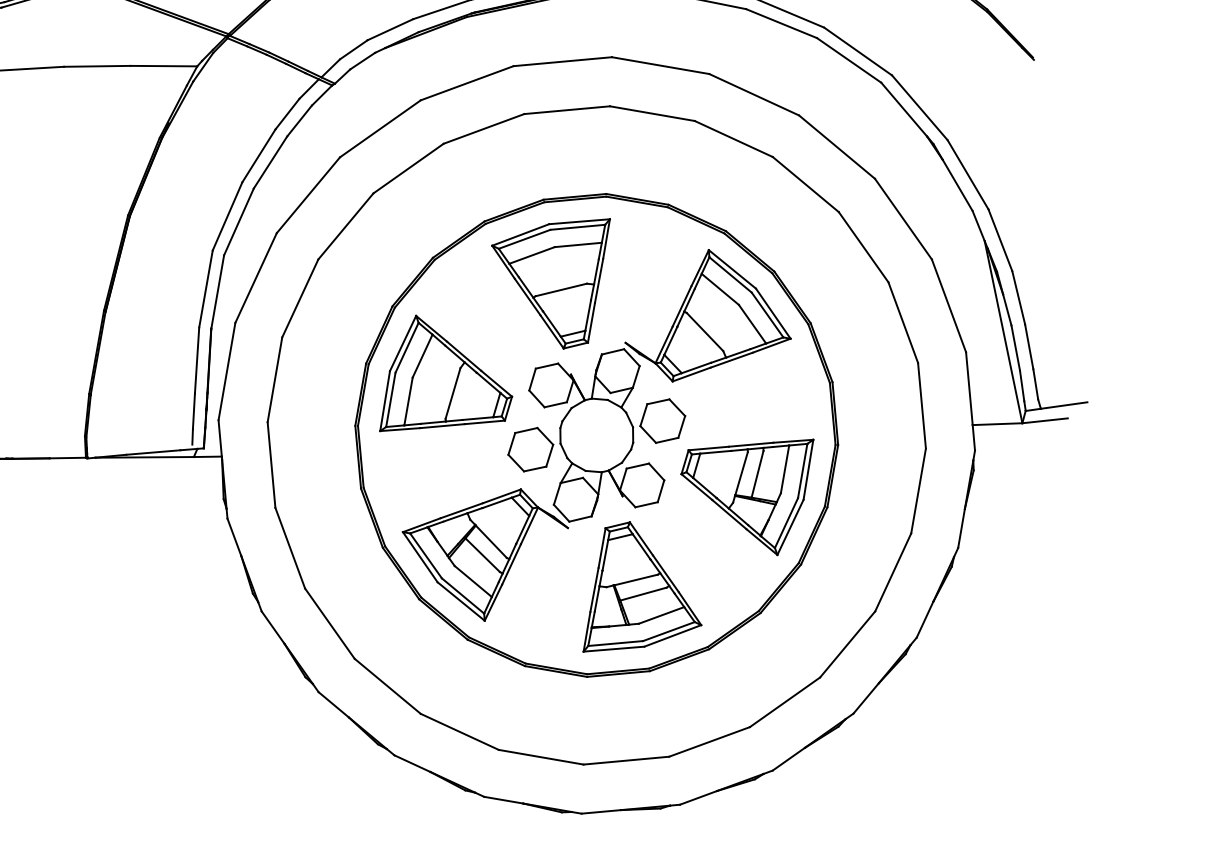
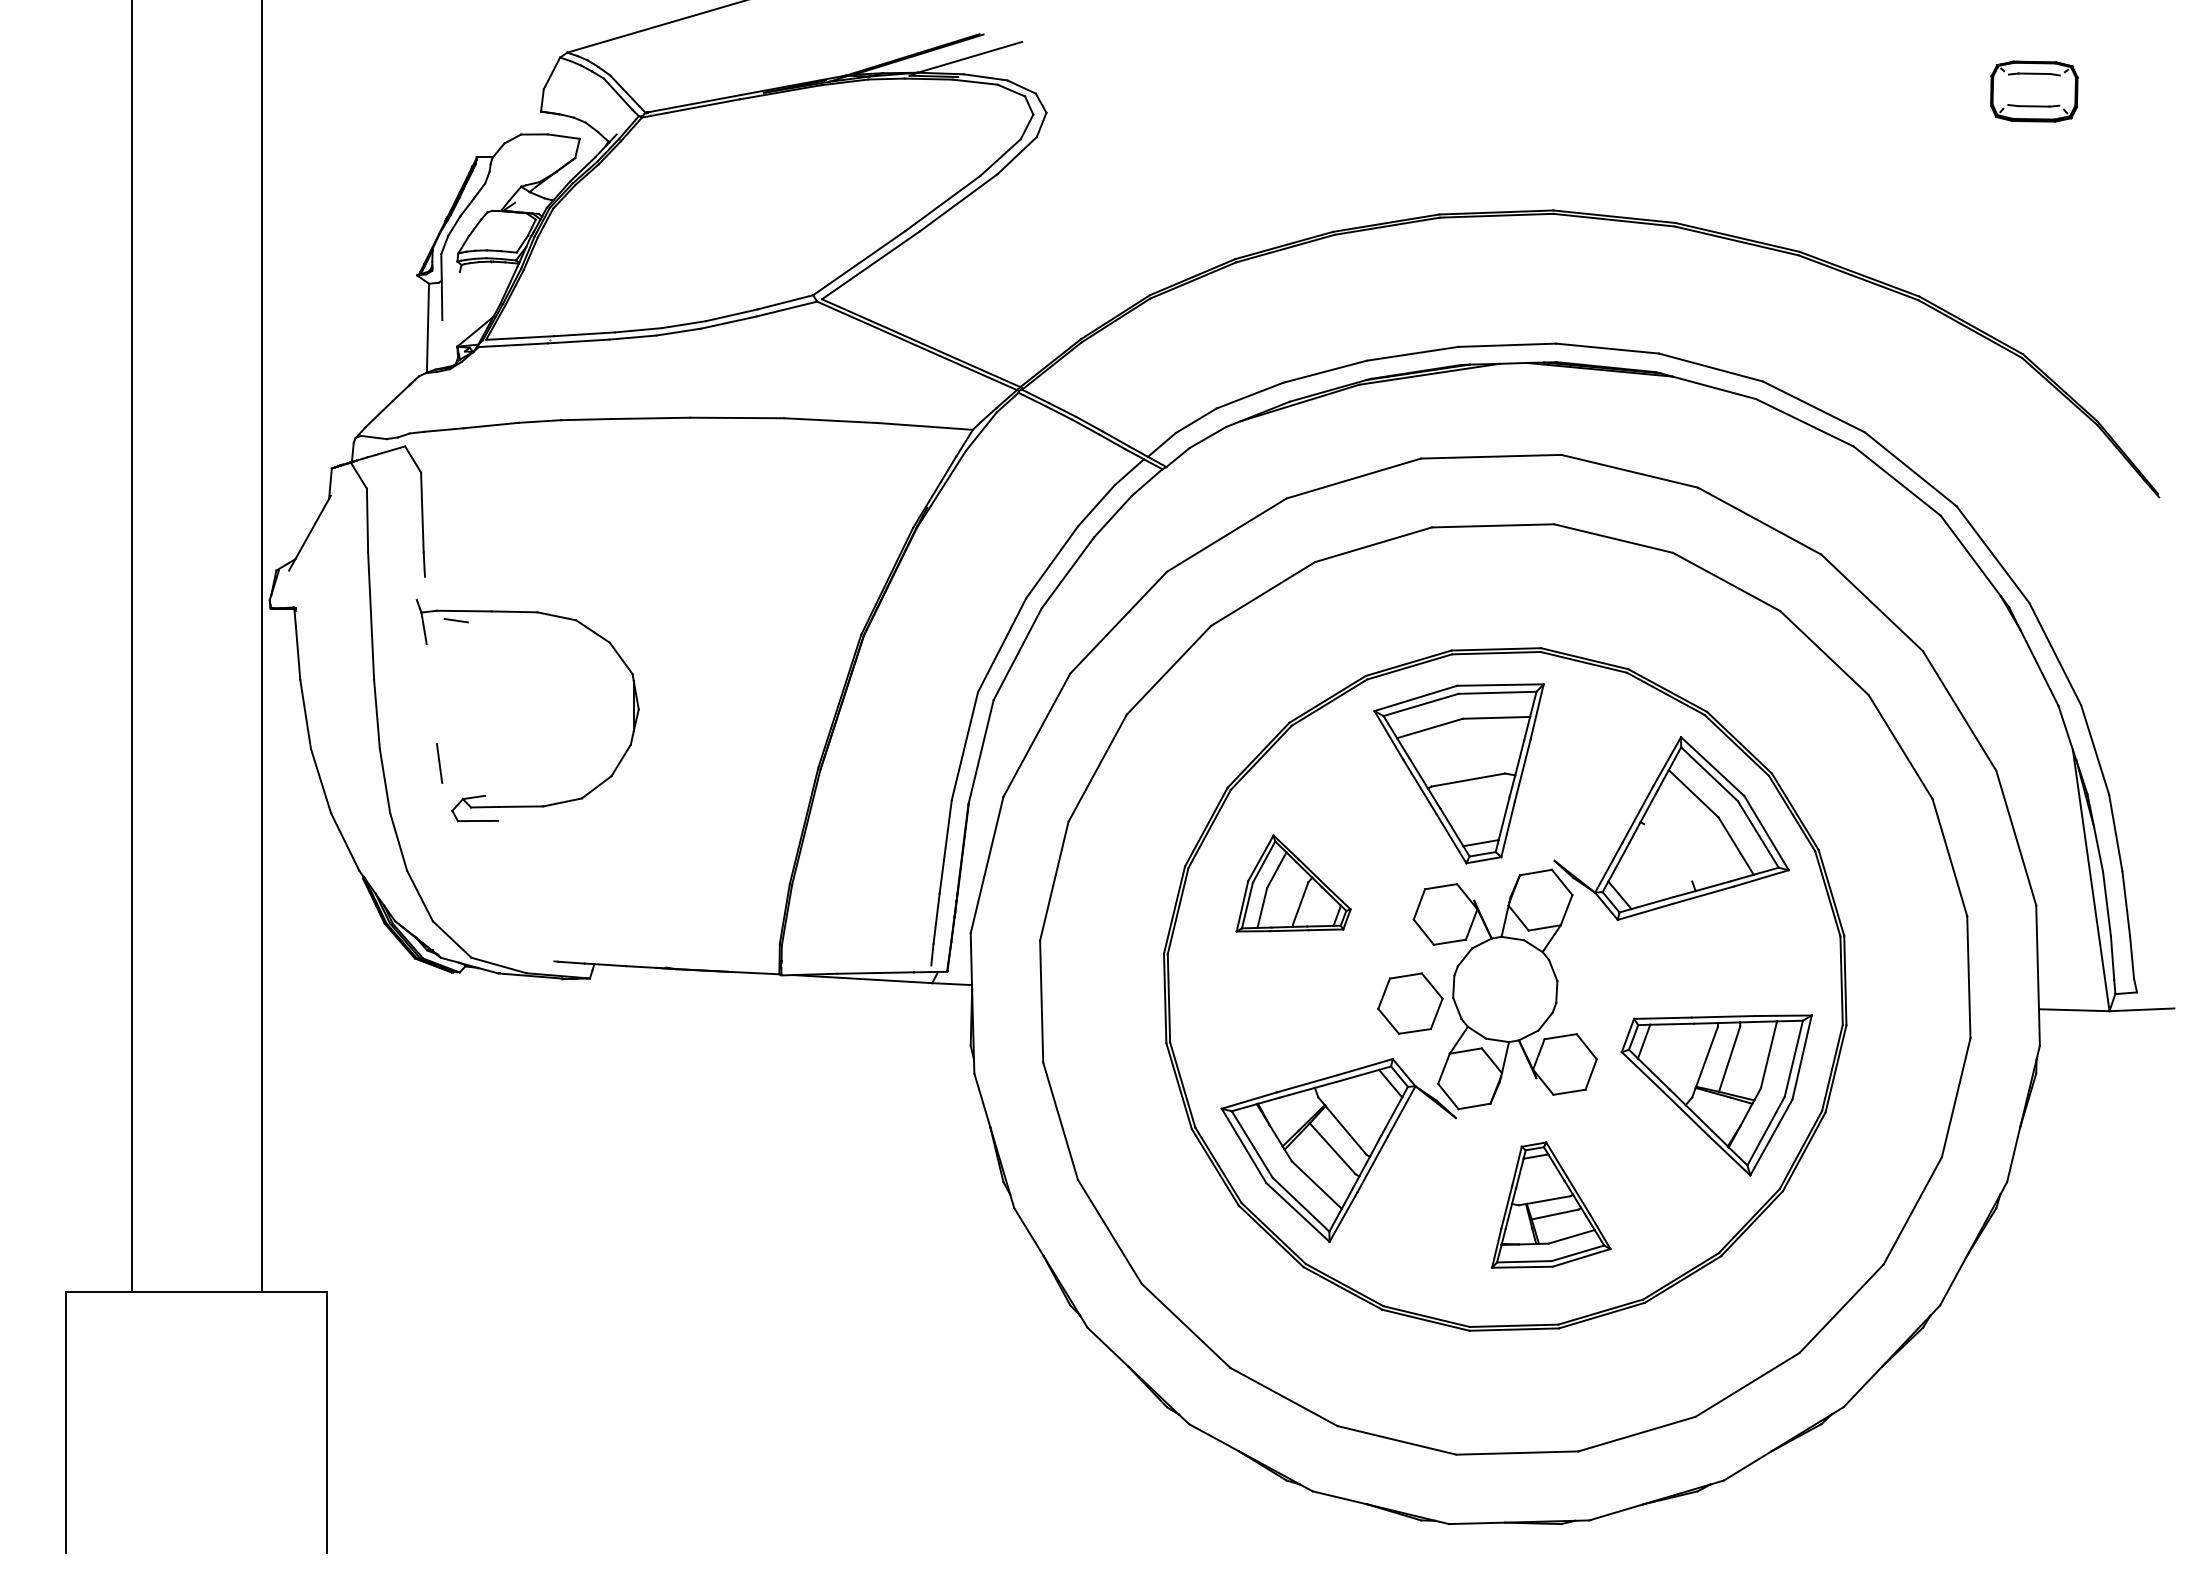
line: (705, 331) -> (1668, 852), removed
part: (443, 370) -> (1293, 883), size x0.6
line: (1064, 405) -> (2170, 989), removed
part: (662, 421) -> (1599, 975), removed
part: (638, 584) -> (1550, 1204), size x0.7

